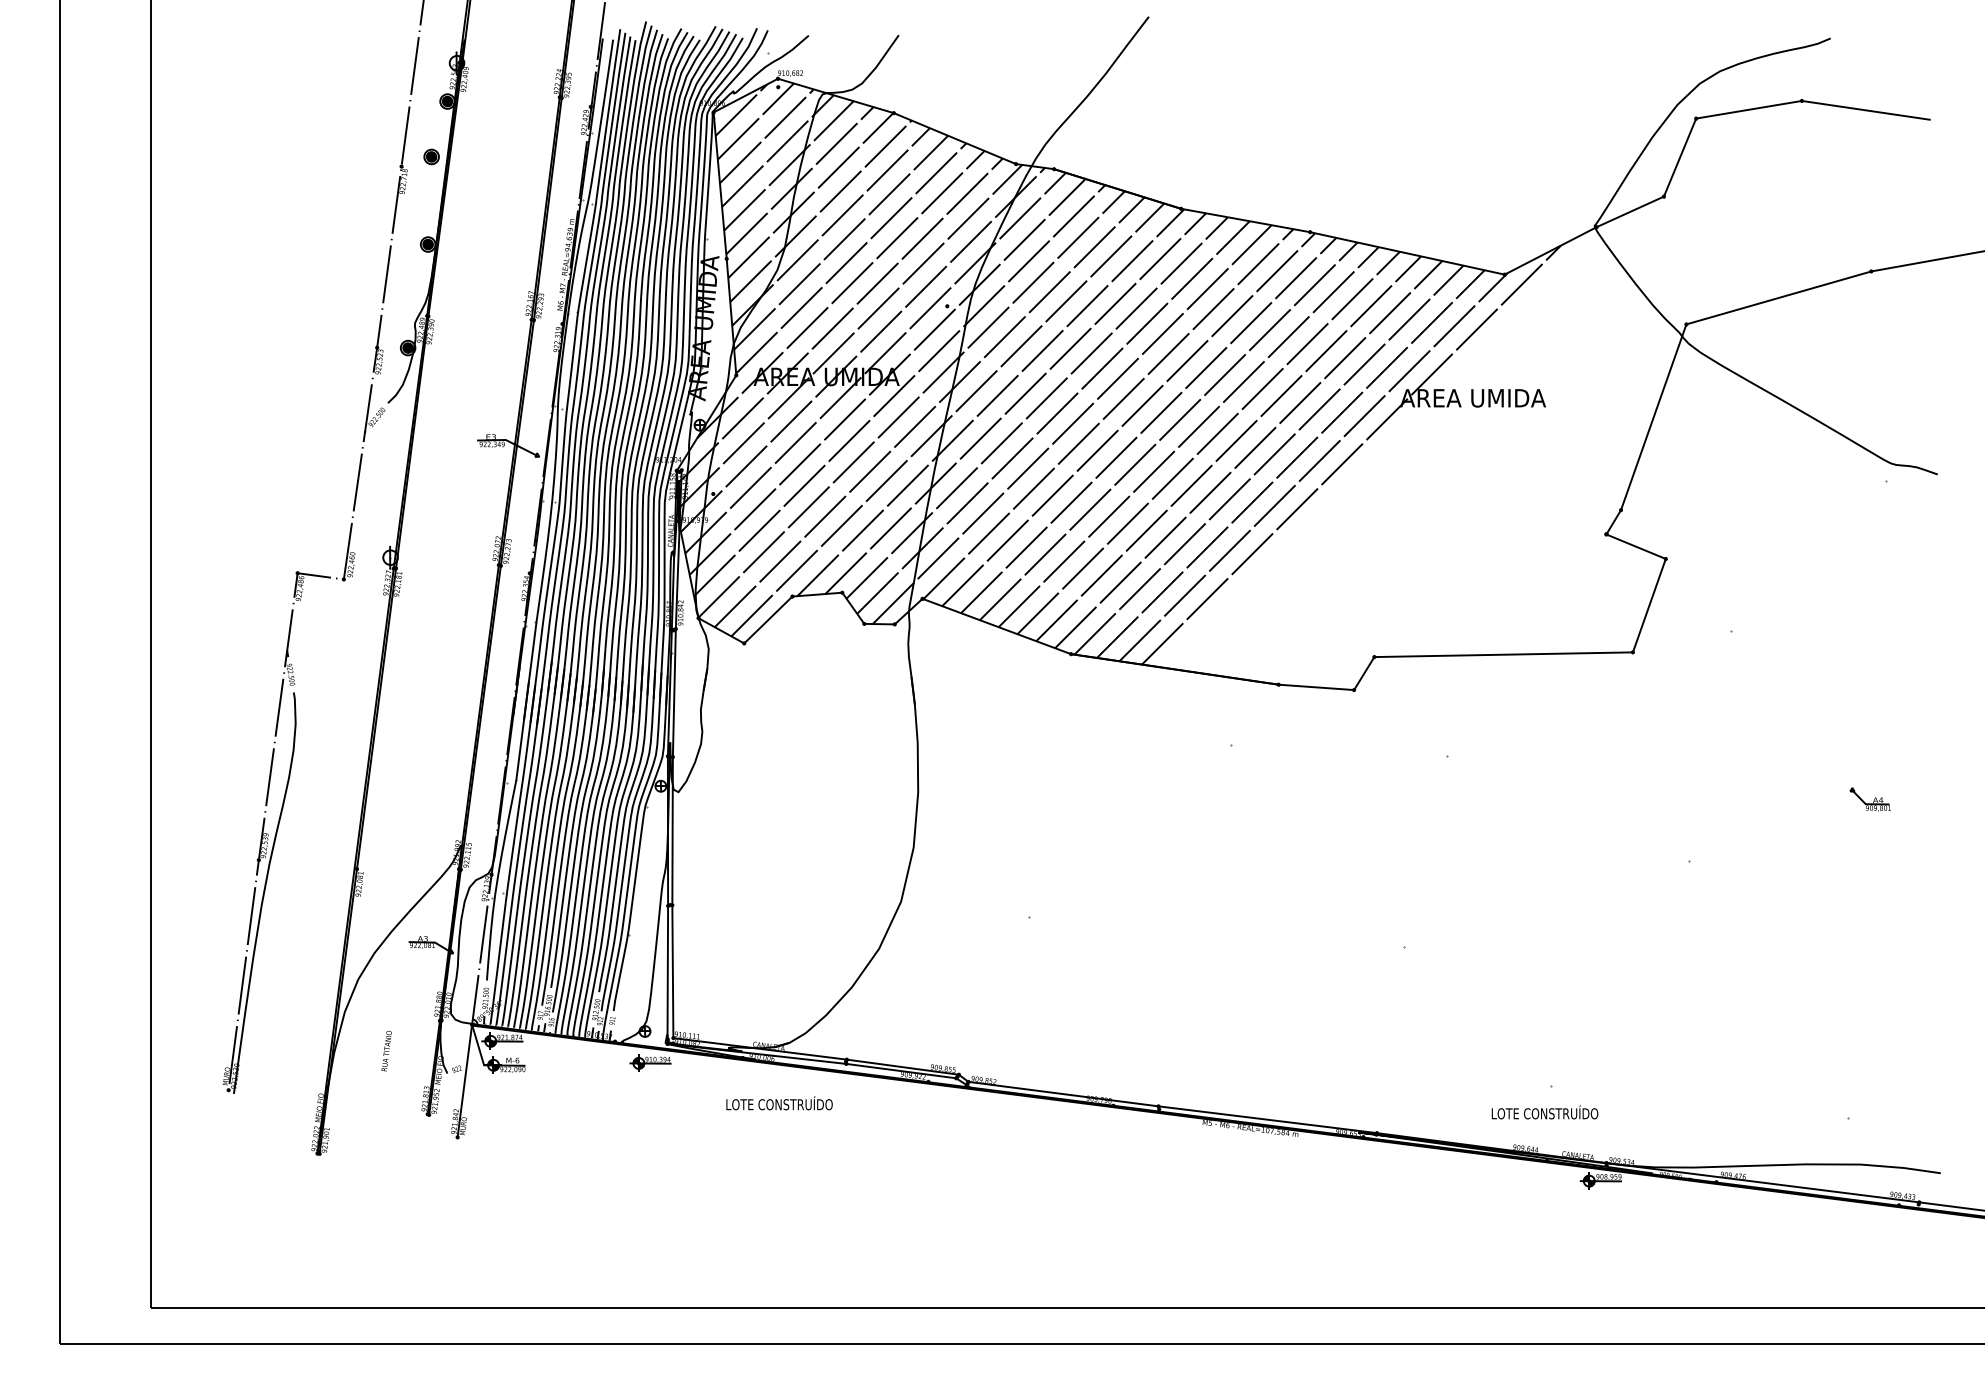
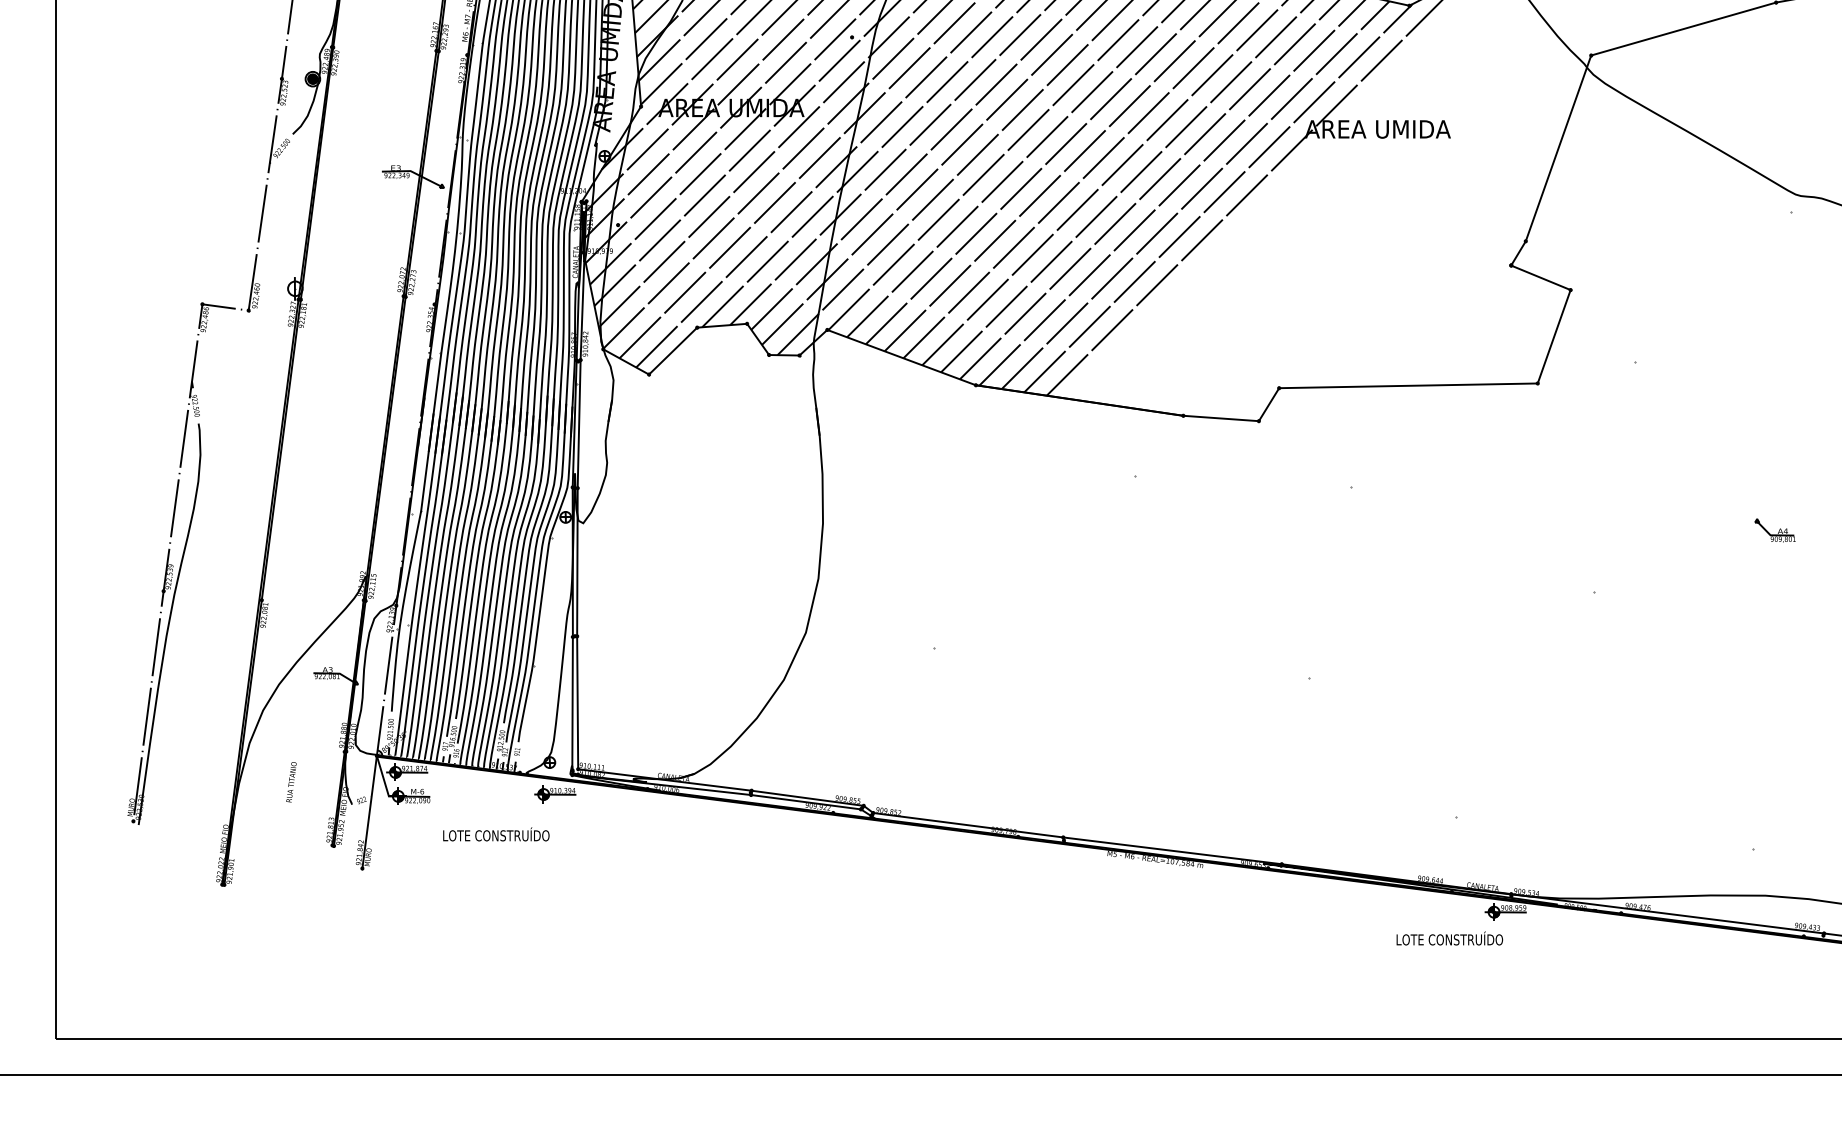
text: (779, 1103) -> (496, 834), moved
text: (1544, 1112) -> (1449, 938), moved

